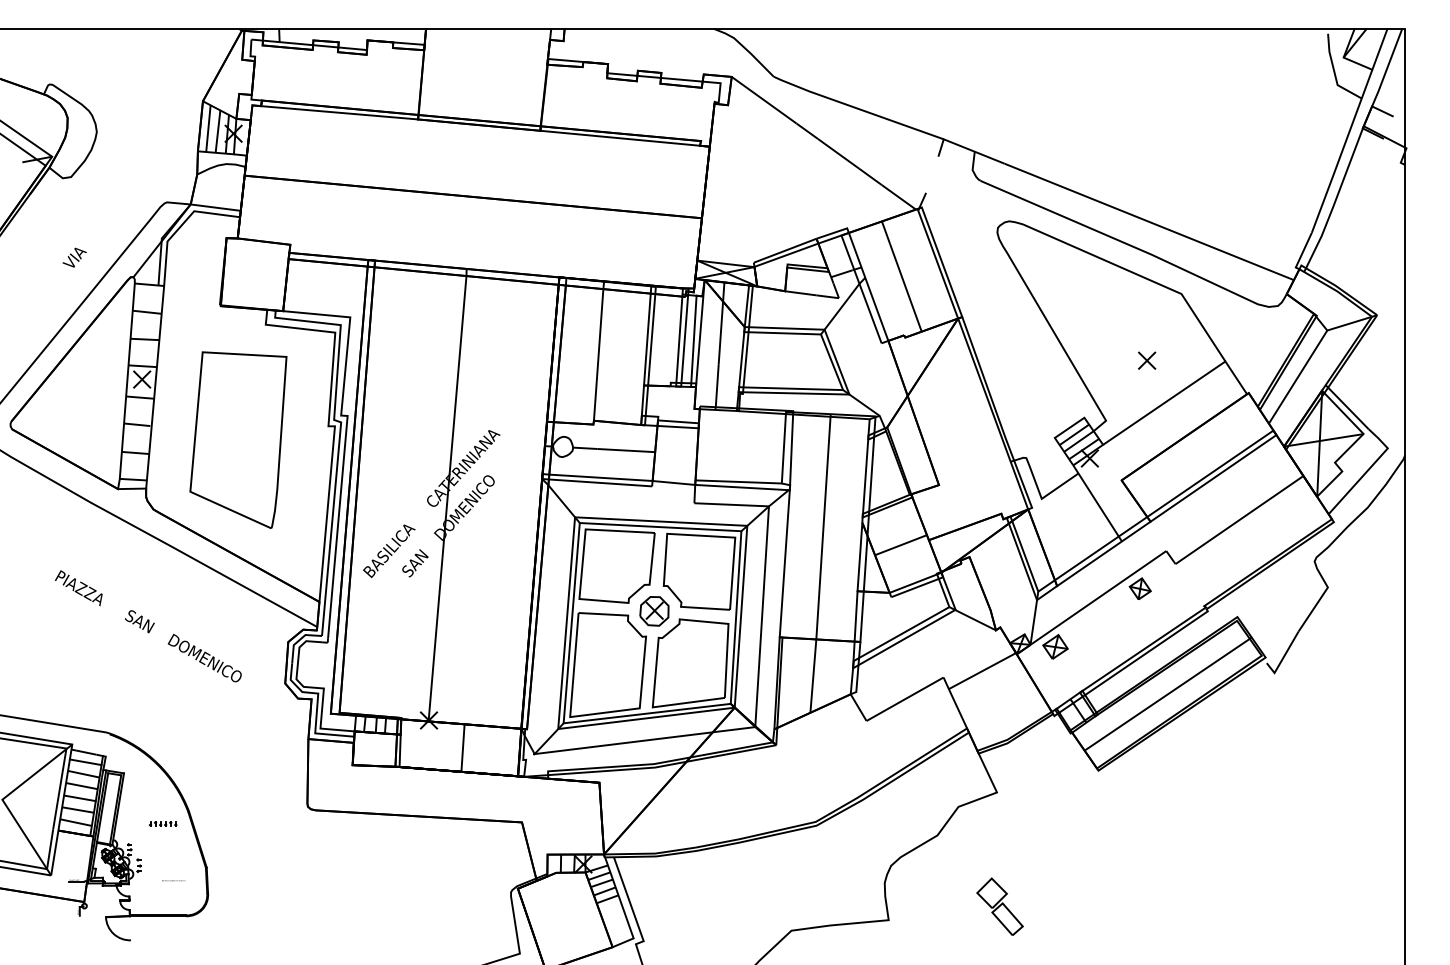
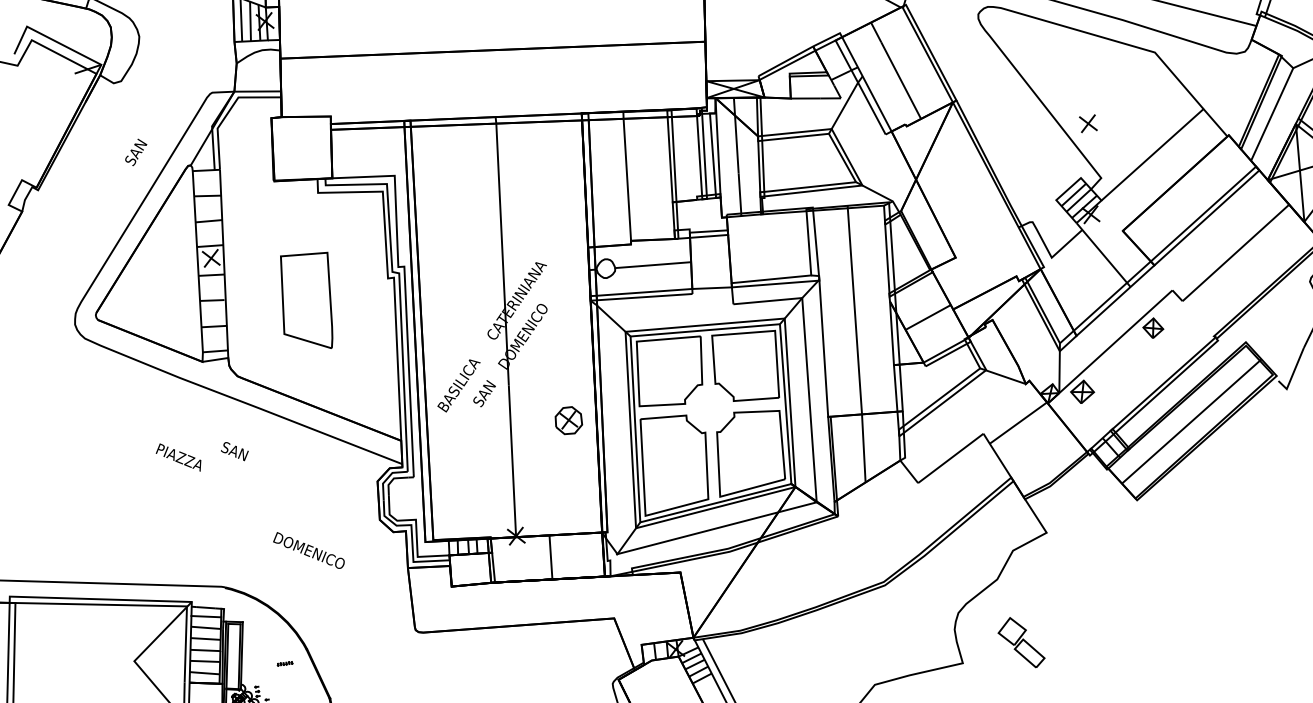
text: (75, 255) -> (134, 152), VIA -> SAN
part: (1147, 360) -> (1088, 123), moved
part: (238, 439) -> (307, 301), size x0.6
part: (654, 611) -> (568, 420), moved
text: (139, 621) -> (234, 451), moved
text: (204, 657) -> (308, 549), moved
part: (163, 823) -> (285, 663), size x0.6
part: (999, 906) -> (1020, 642), moved

